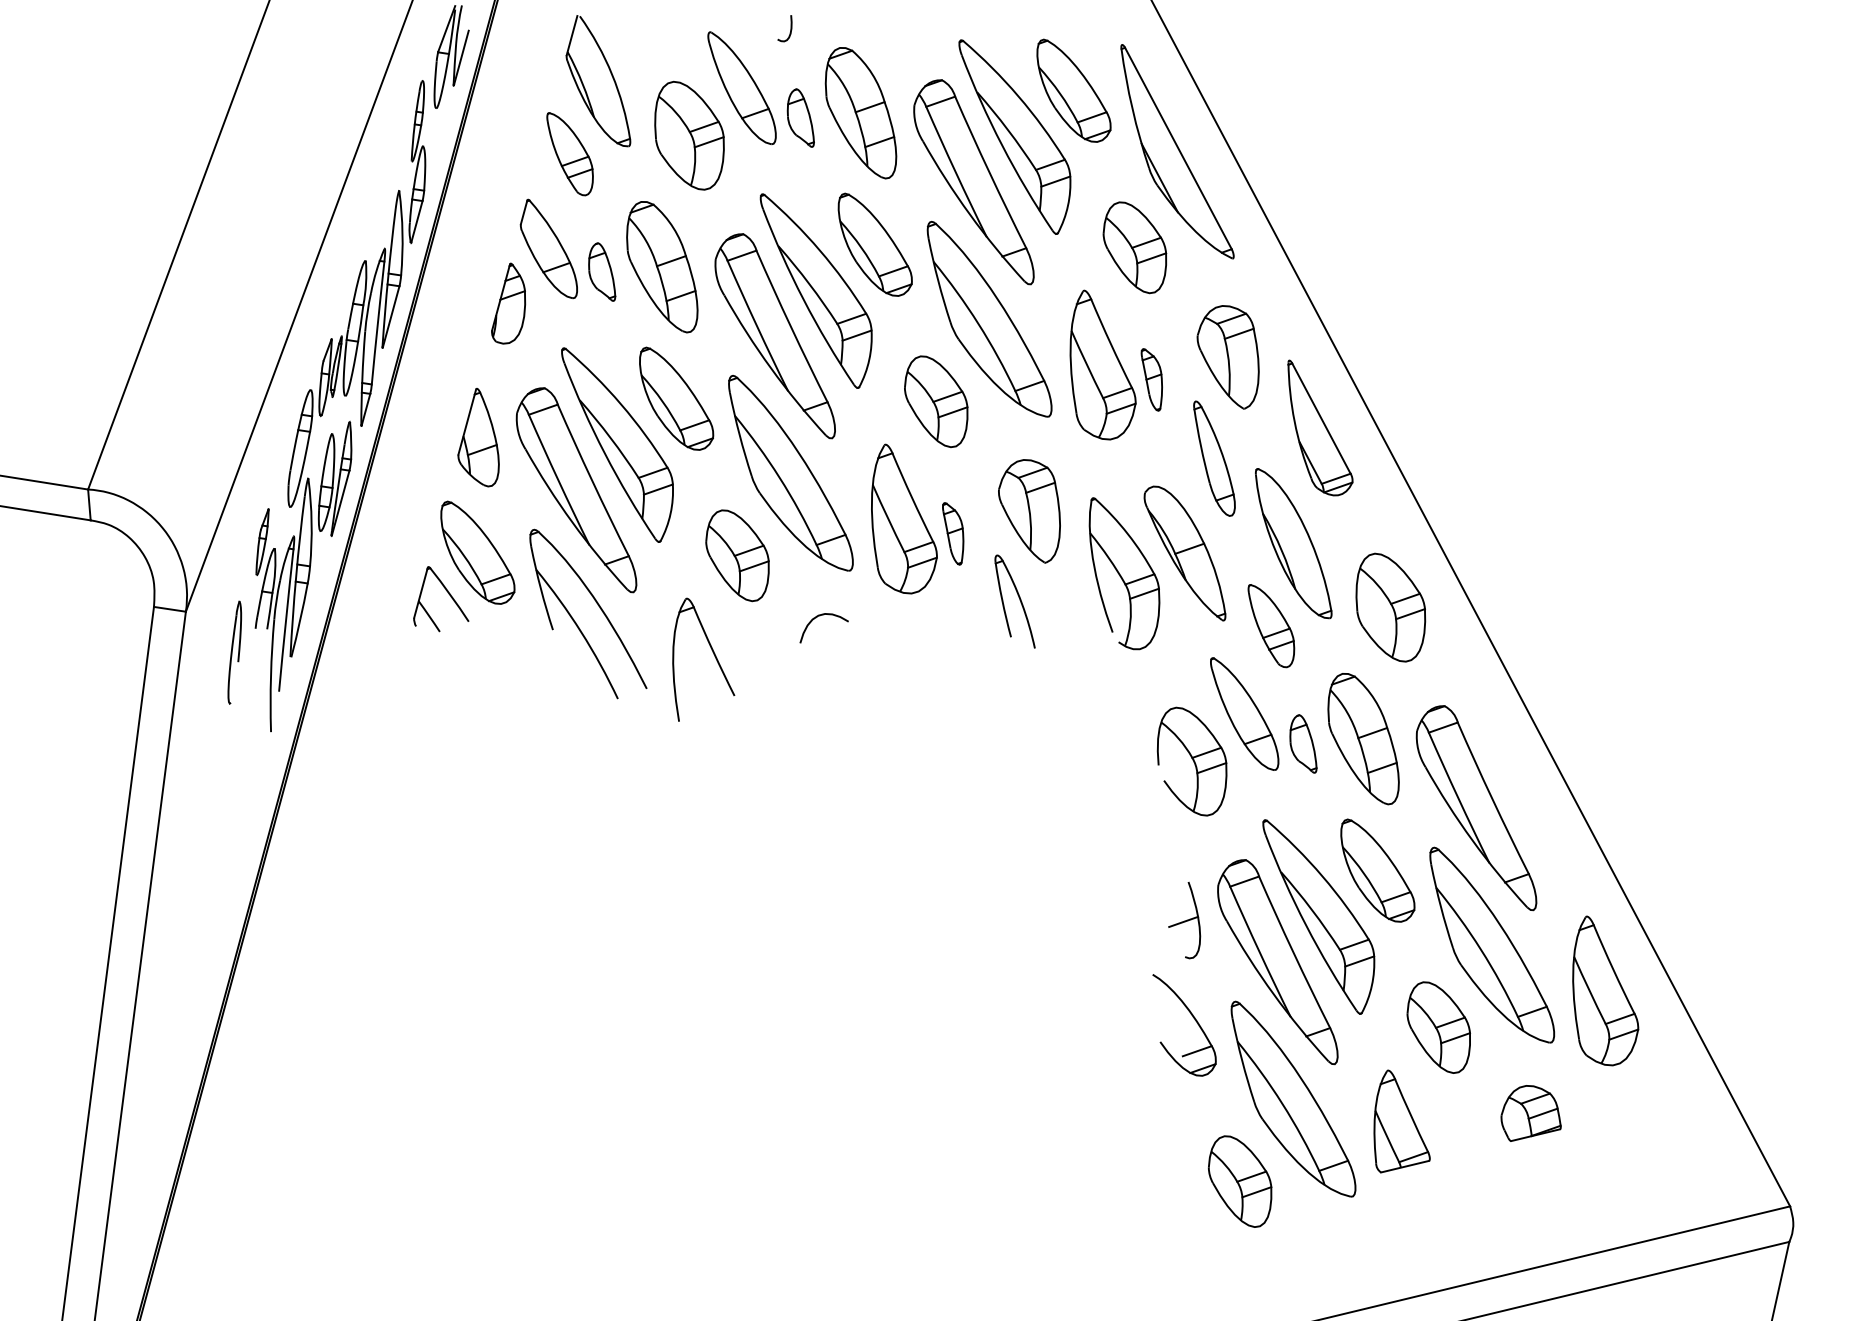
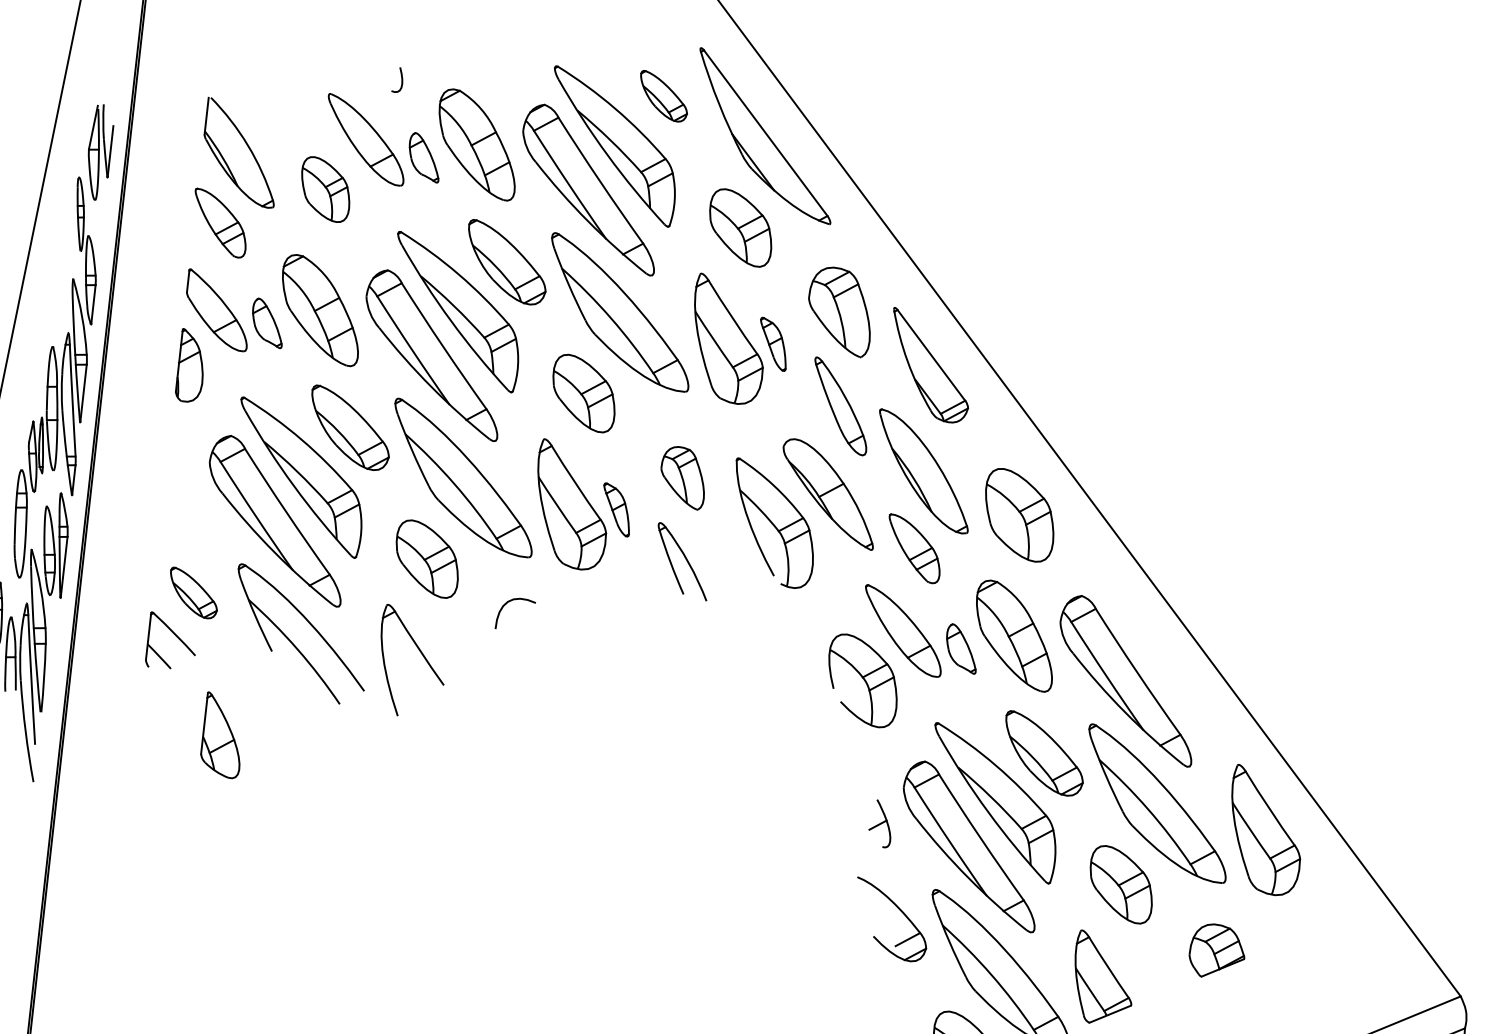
part: (1073, 90) -> (663, 95), size x0.6
part: (689, 135) -> (325, 189), size x0.7
part: (478, 437) -> (216, 735), moved
part: (1029, 511) -> (682, 479), size x0.7
part: (477, 552) -> (193, 592), size x0.6
part: (1184, 920) -> (878, 824), size x0.7

